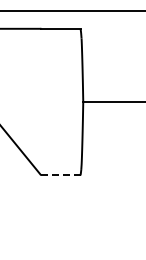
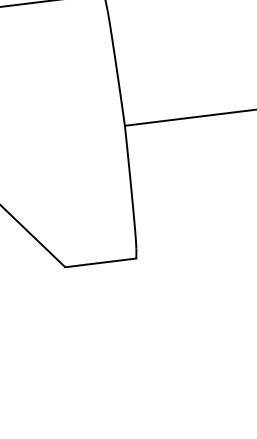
line: (60, 175) -> (100, 263), dashed -> solid

